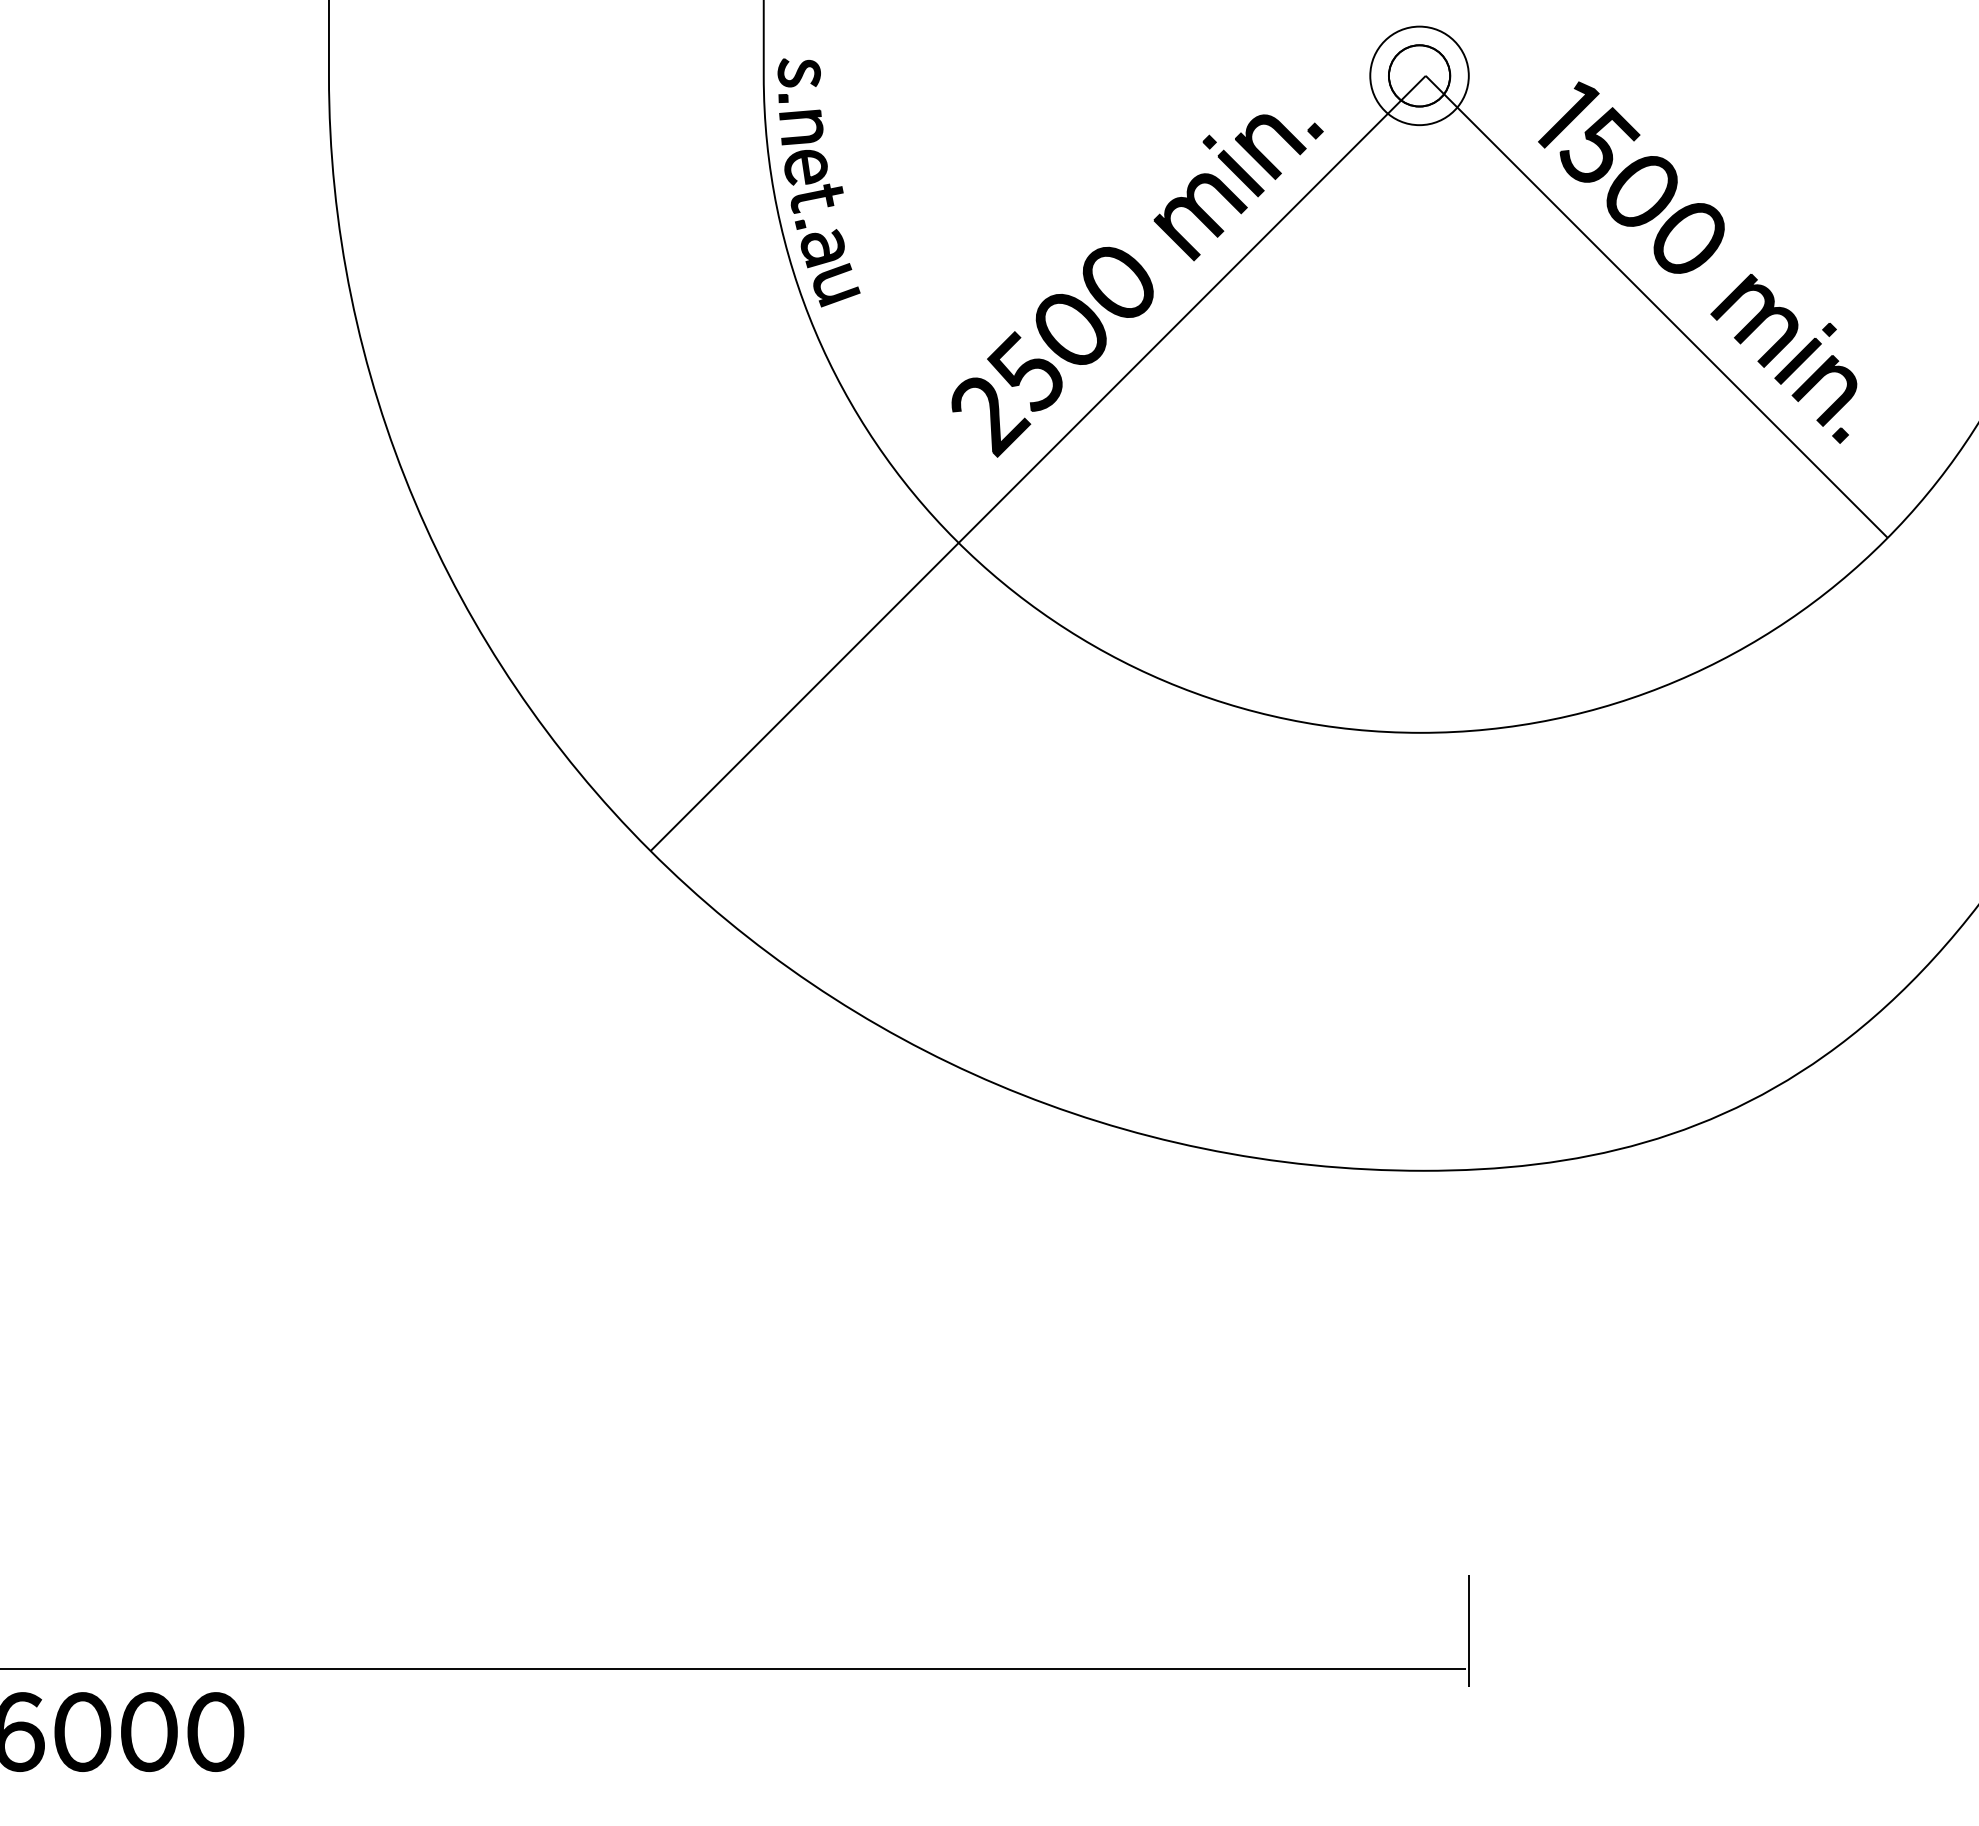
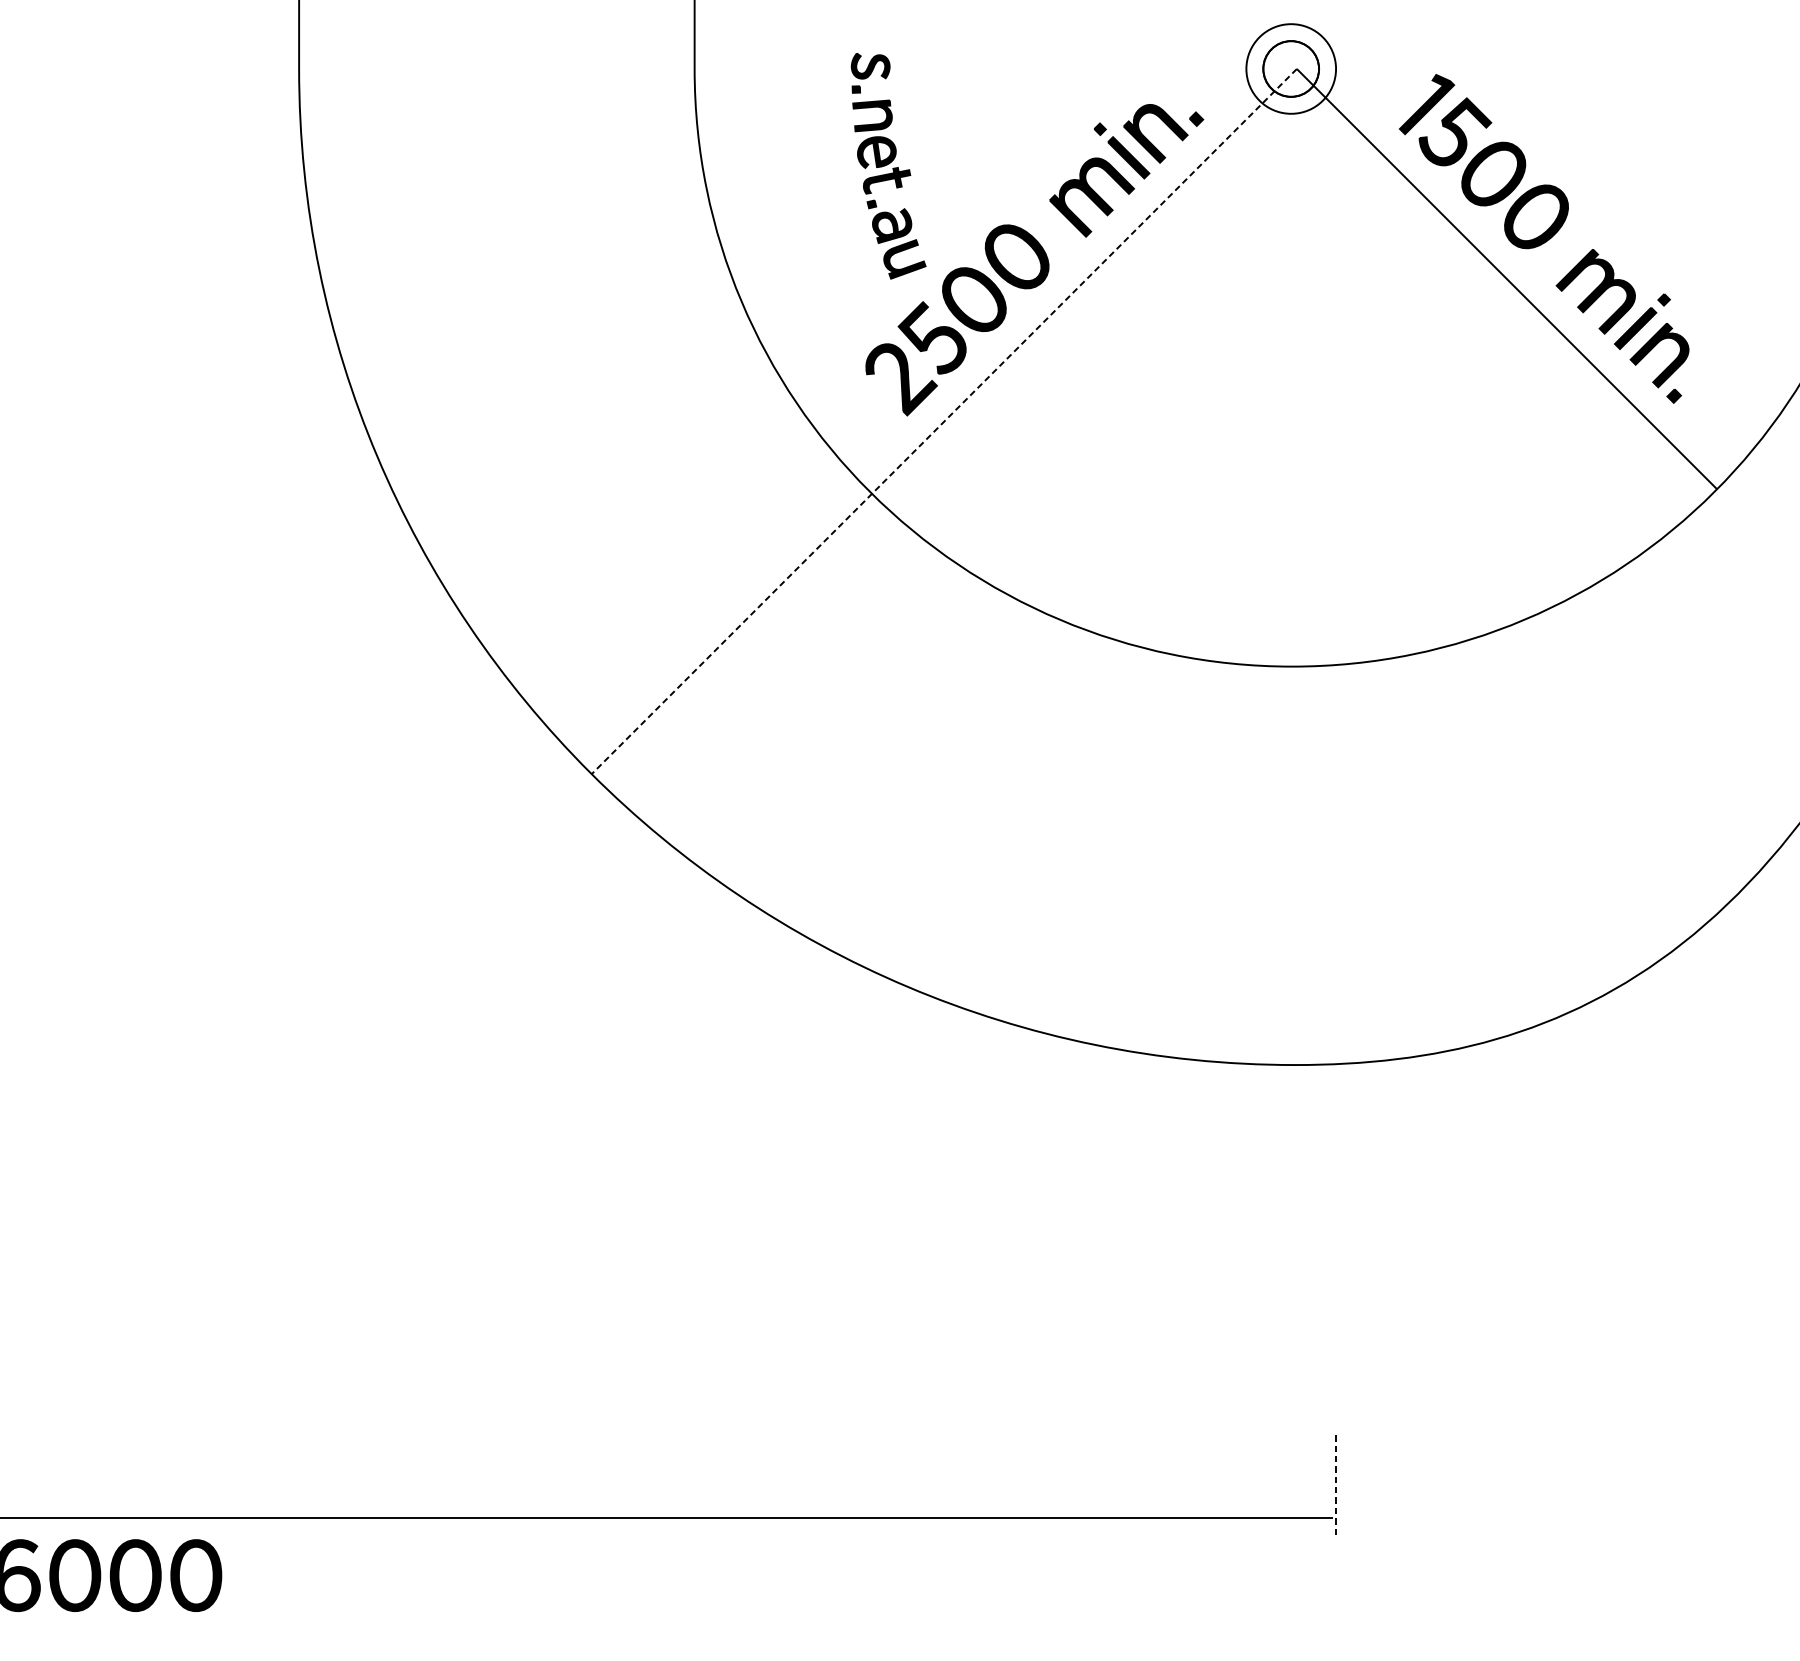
part: (818, 182) -> (888, 165), moved
line: (1037, 463) -> (943, 421), solid -> dashed
line: (1468, 1631) -> (1335, 1484), solid -> dashed

